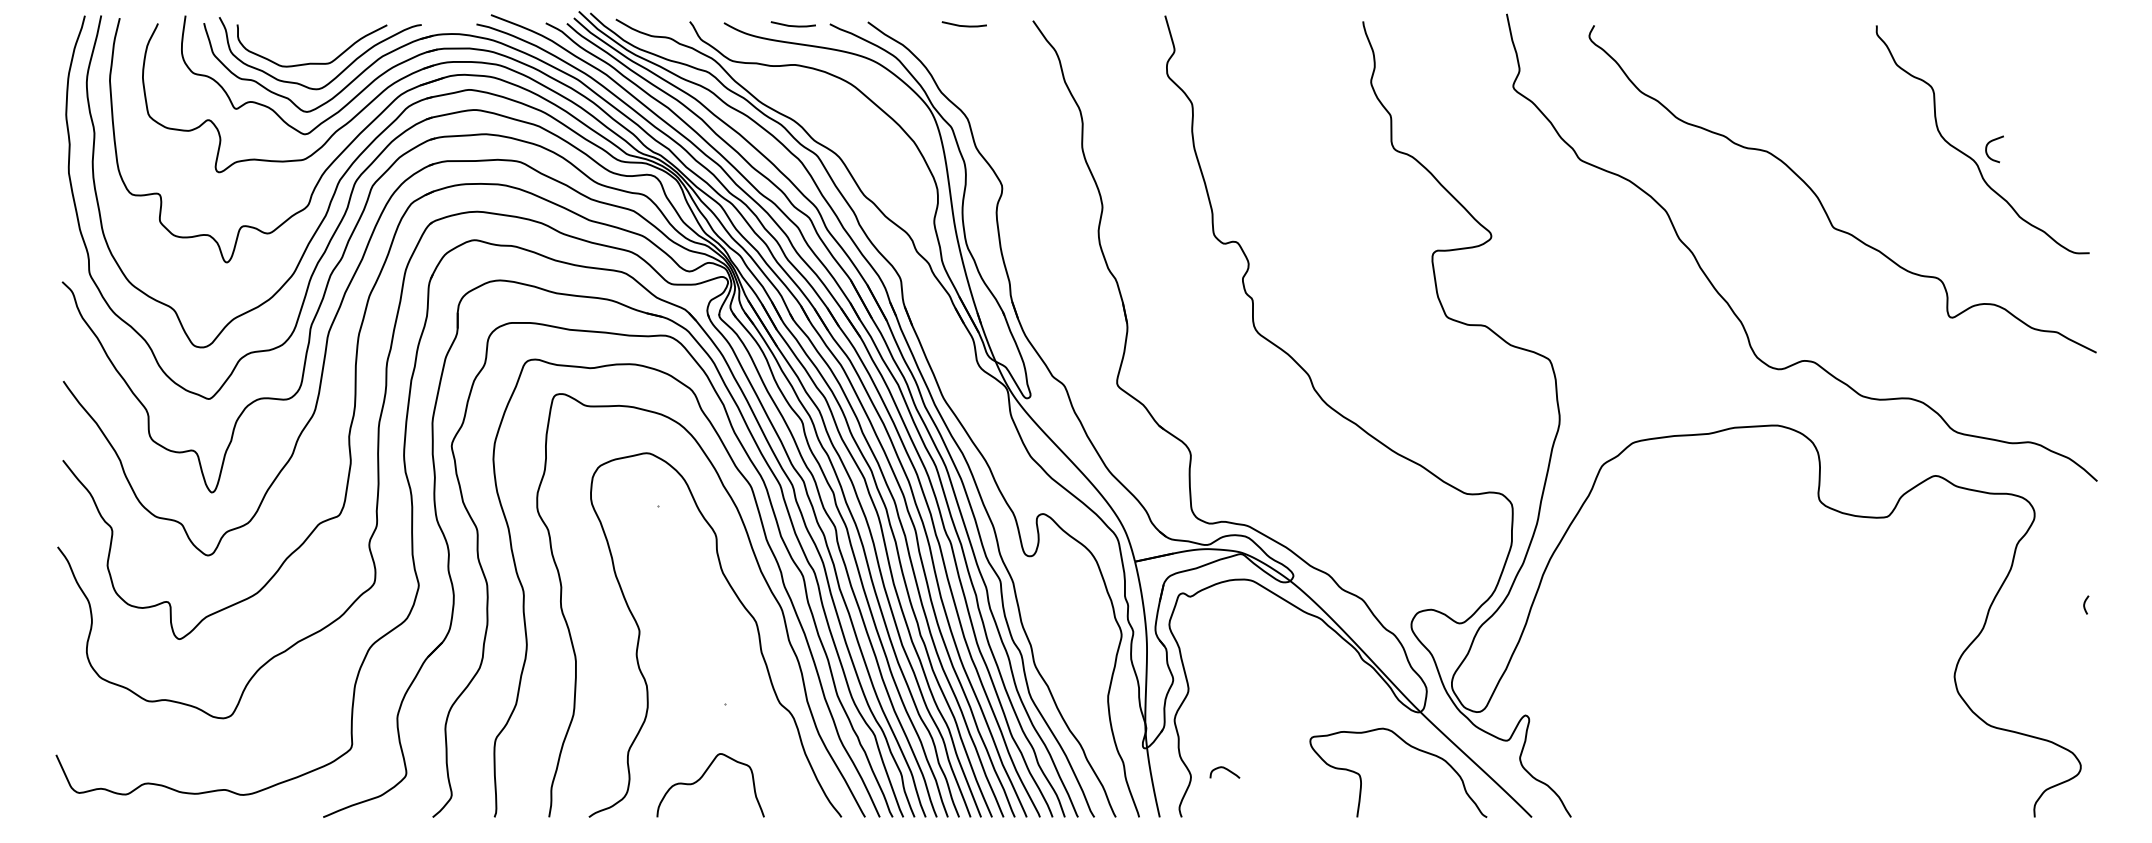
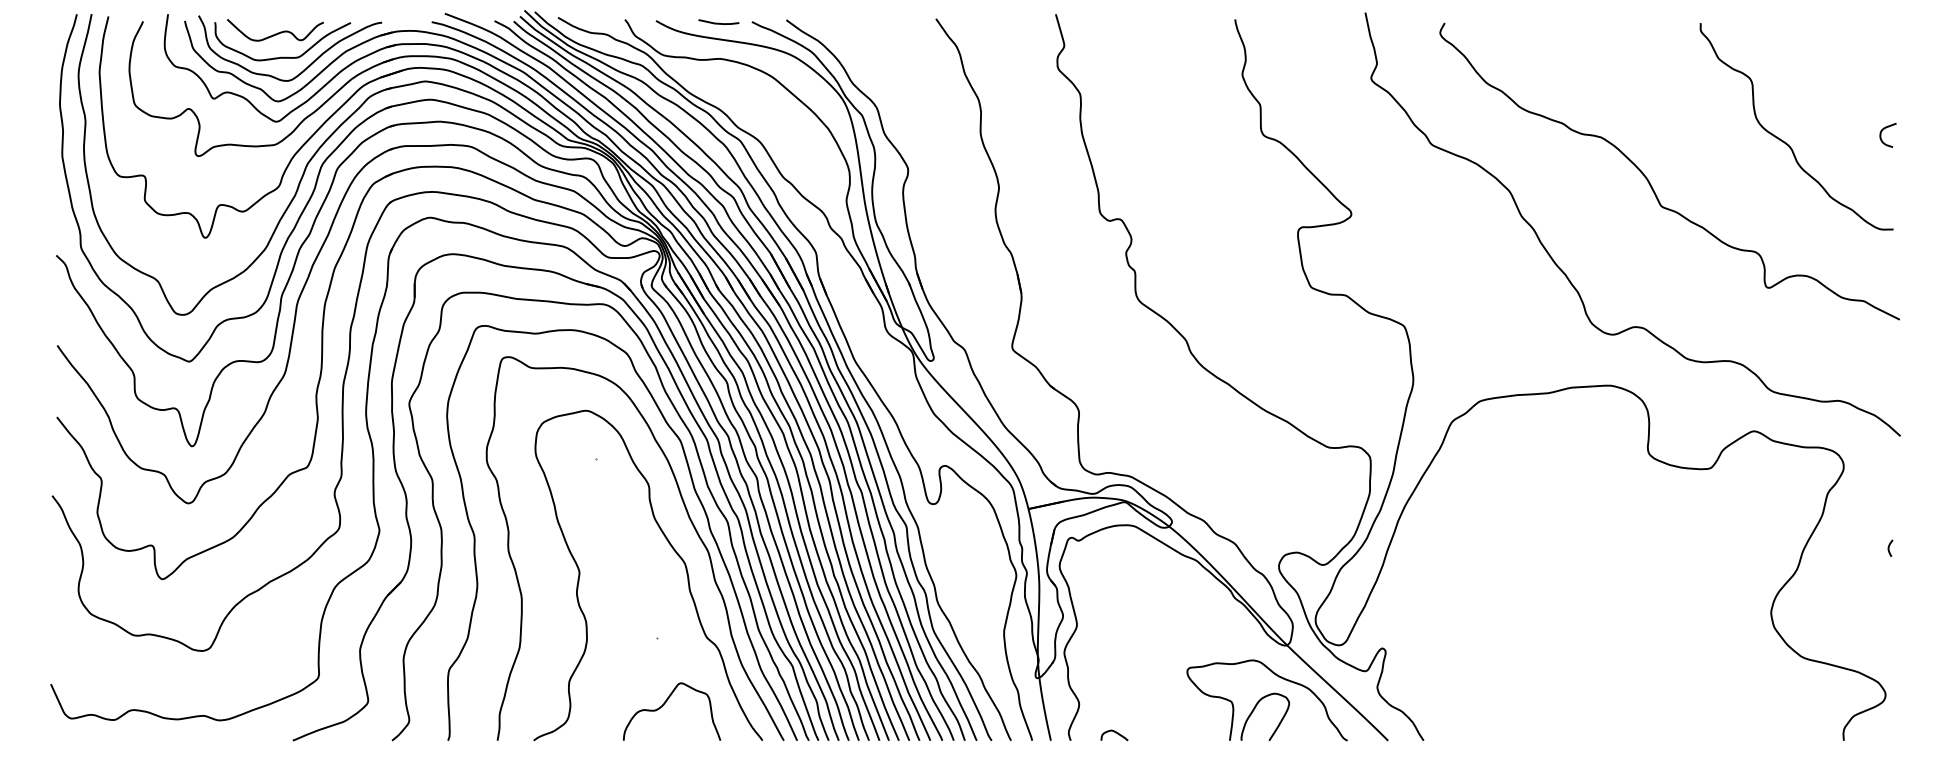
line: (963, 25) -> (873, 23), removed
curve: (305, 36) -> (276, 33), added
curve: (1987, 148) -> (1881, 134), moved
curve: (1226, 770) -> (1115, 733), moved
curve: (702, 777) -> (664, 704), moved
curve: (1384, 783) -> (1254, 710), added

